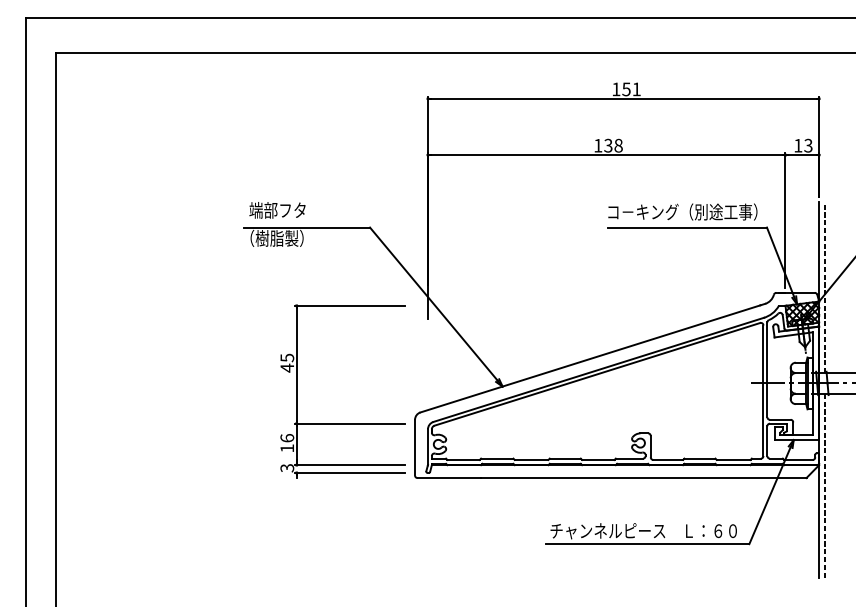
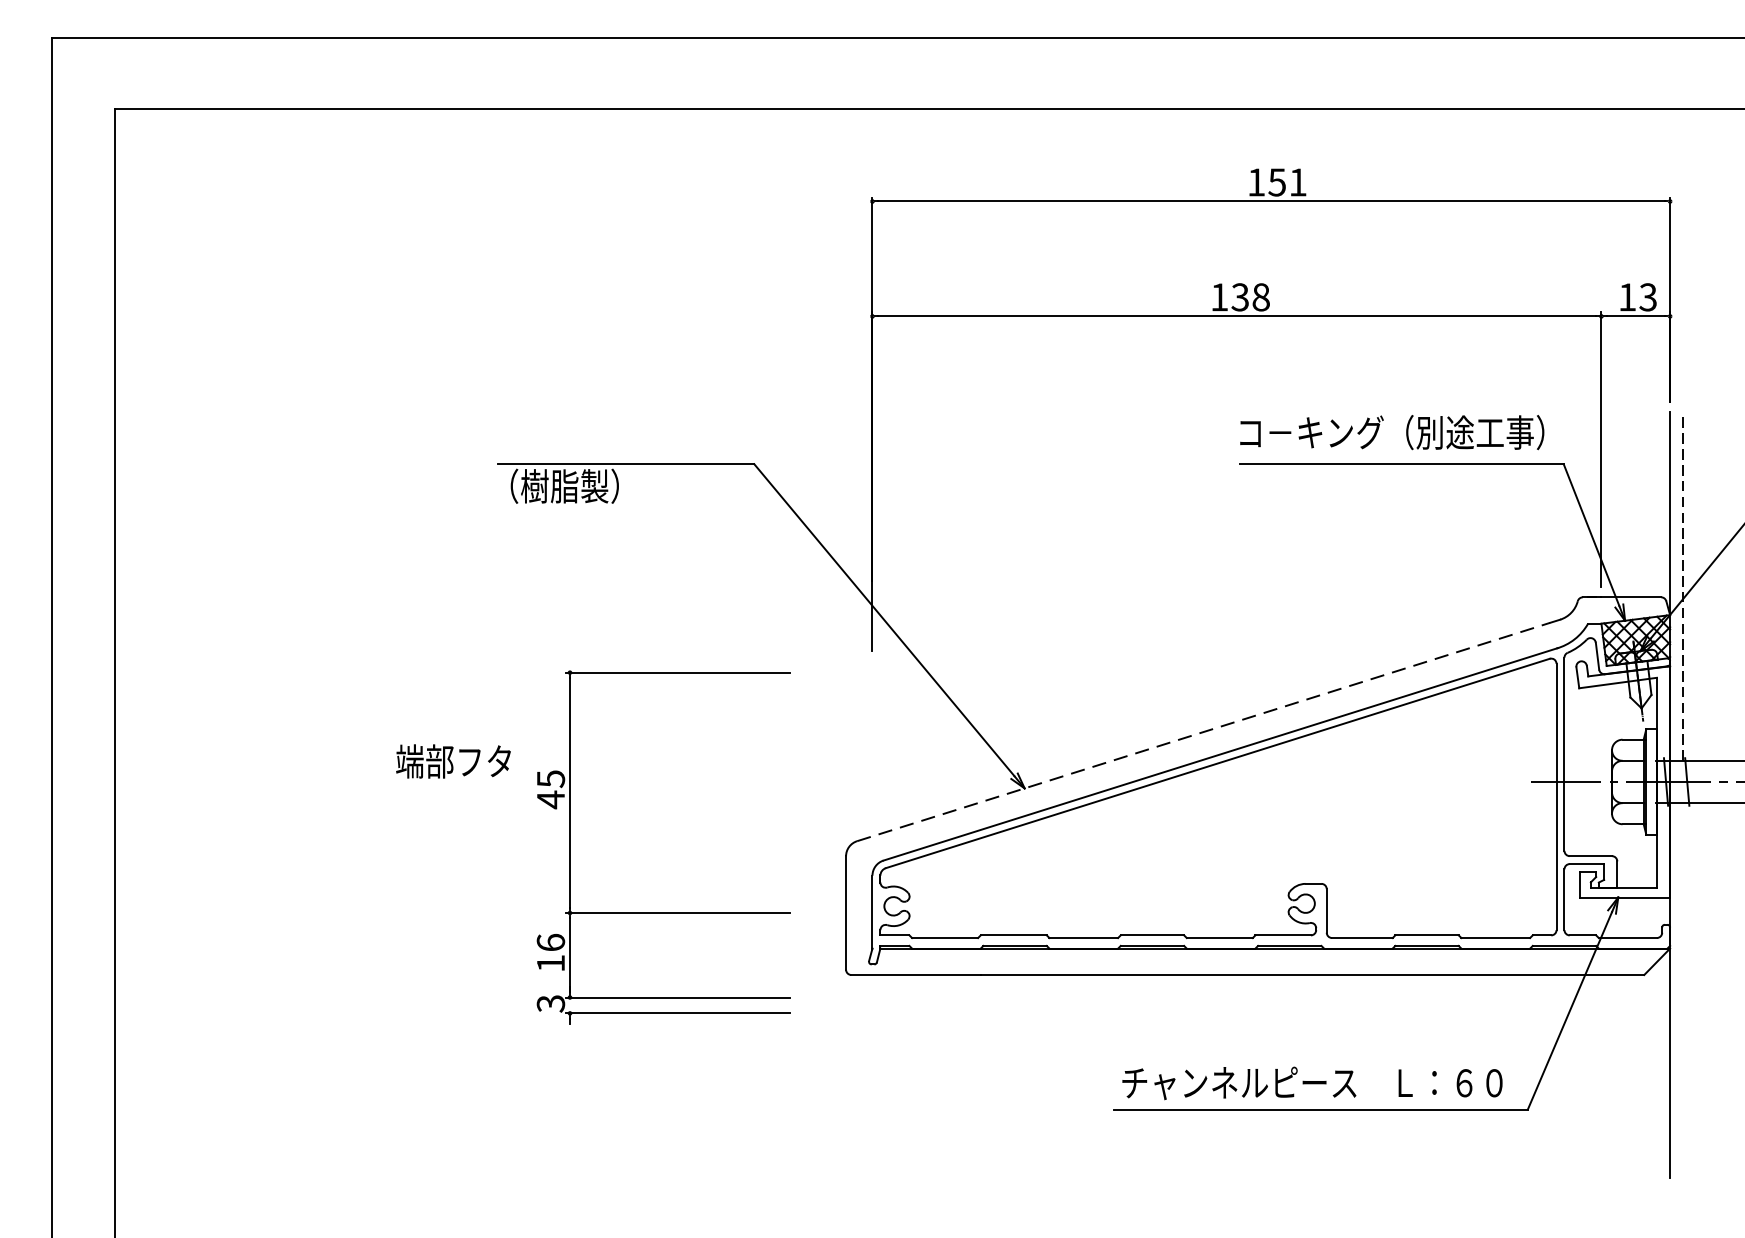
text: (277, 210) -> (453, 761), moved
line: (590, 358) -> (1203, 731), solid -> dashed
part: (342, 423) -> (663, 912), moved
line: (825, 485) -> (1683, 990), removed

